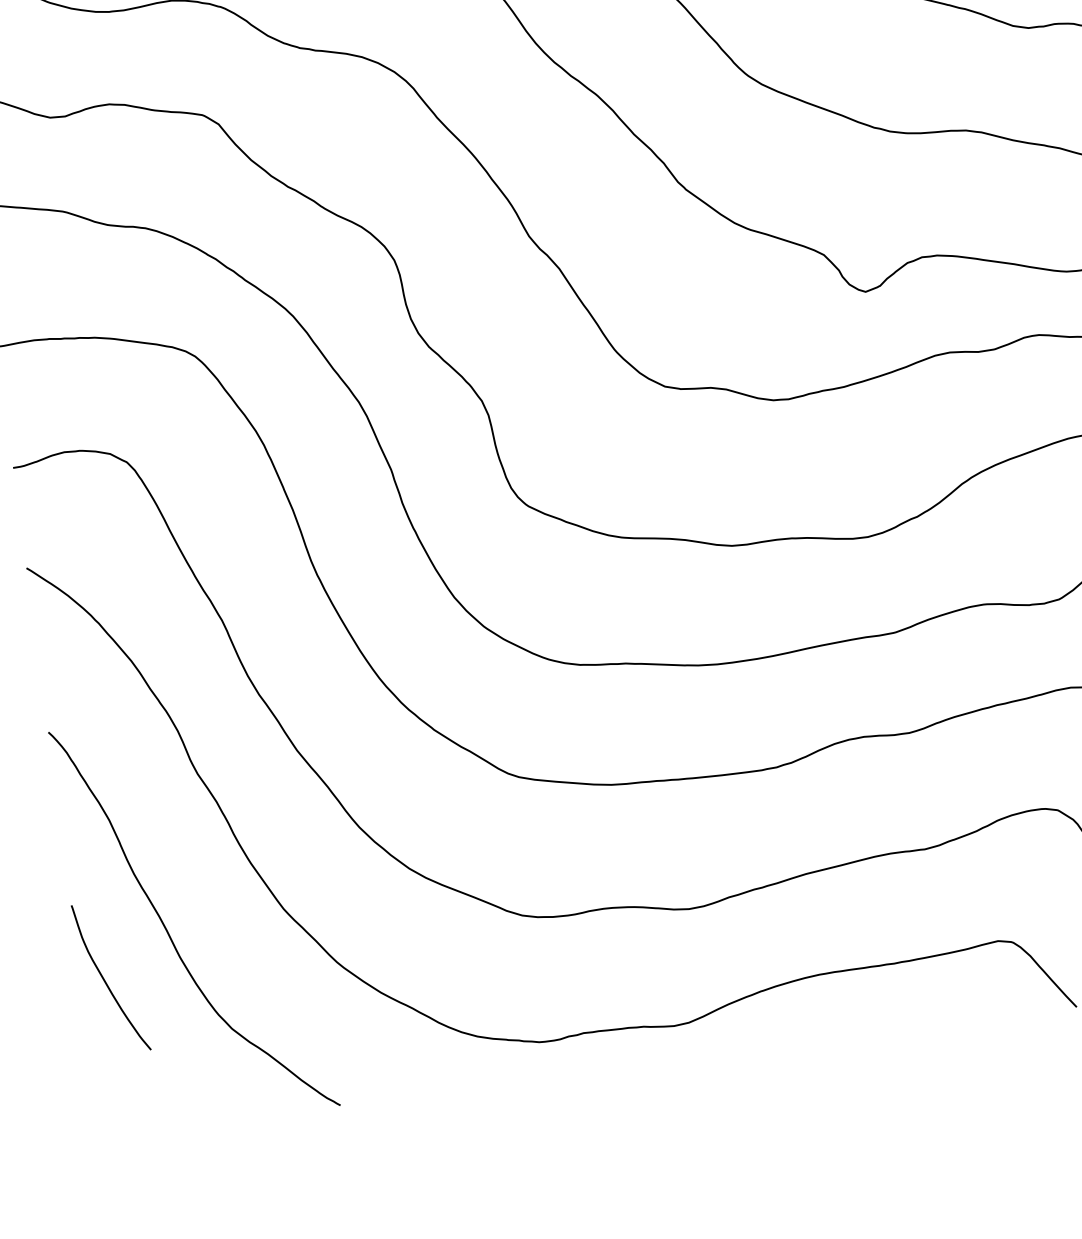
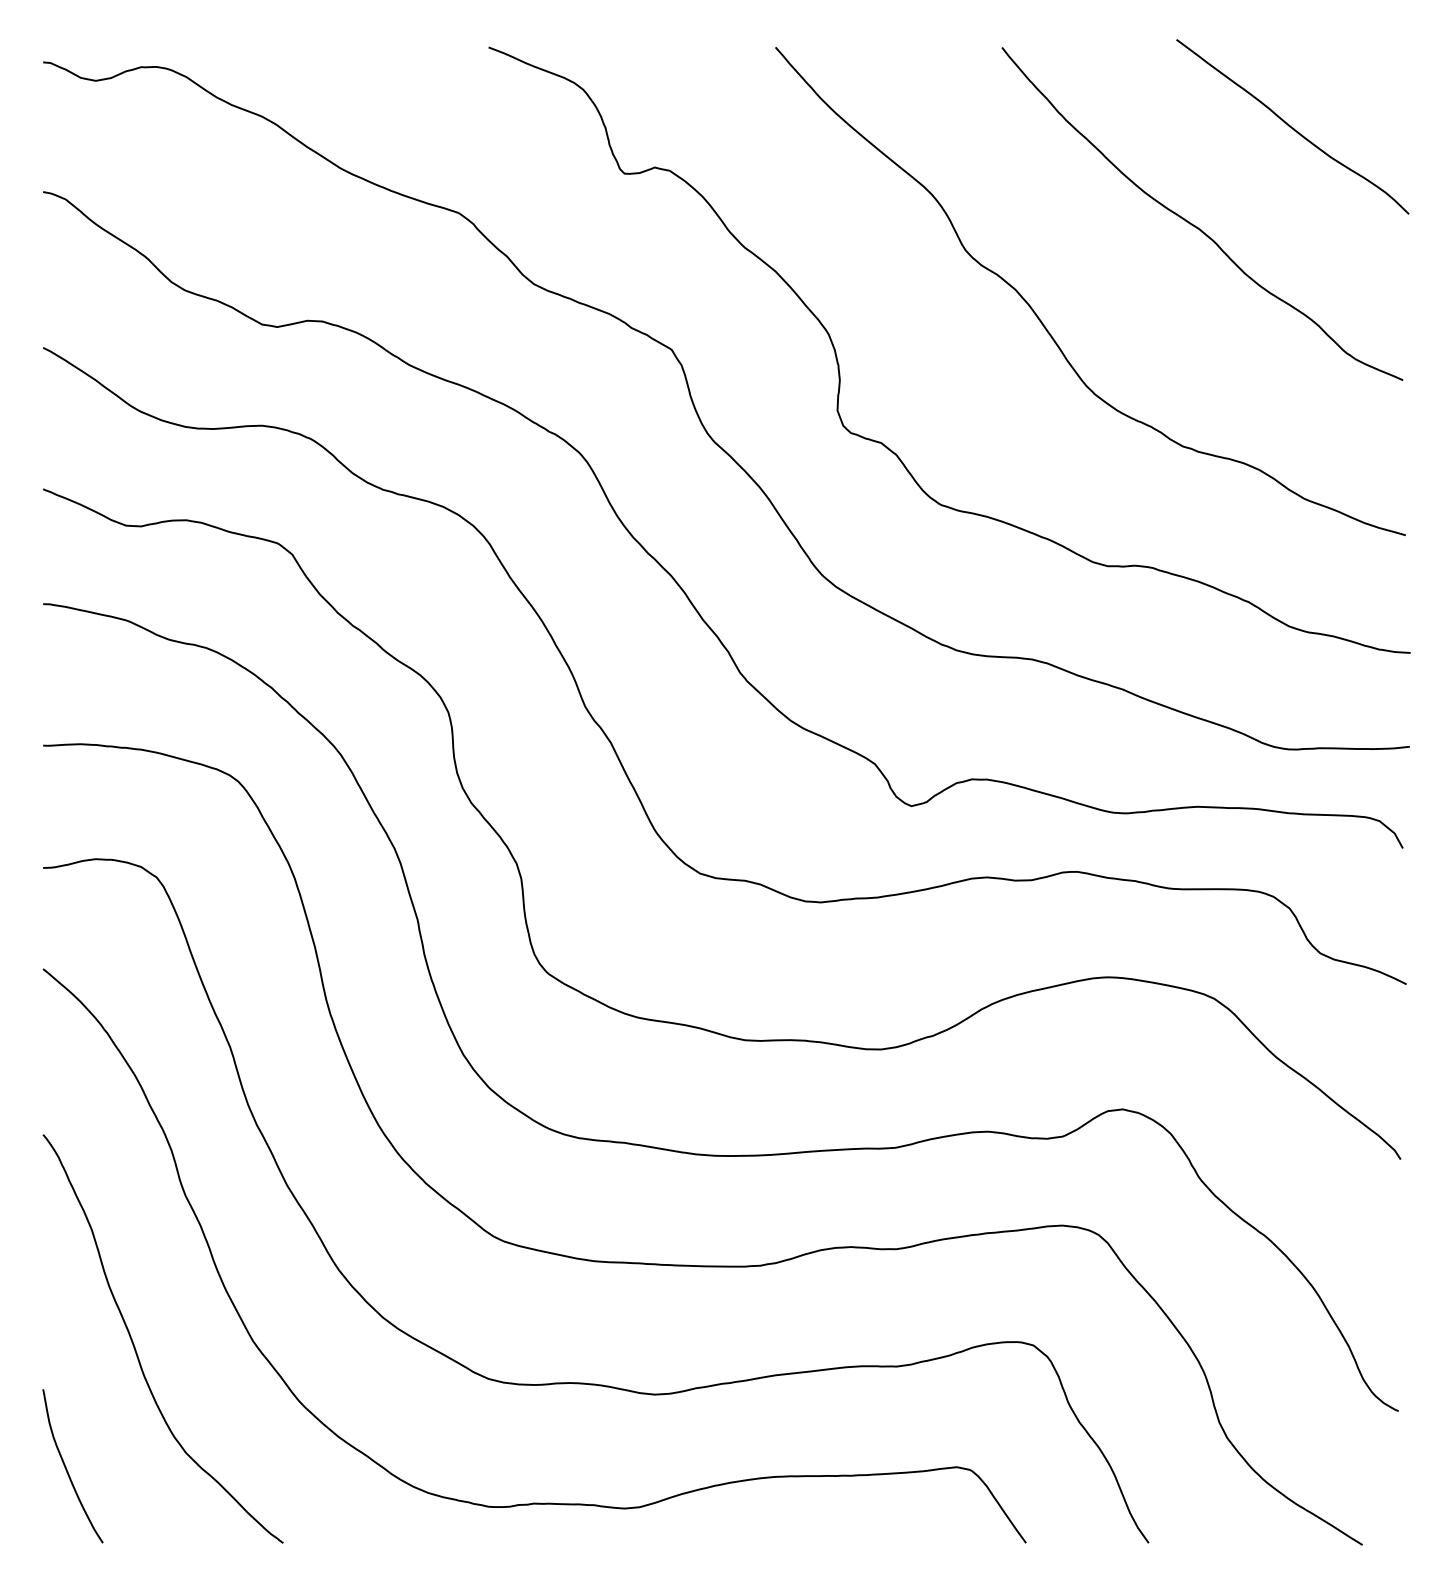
curve: (106, 981) -> (67, 1469), moved

